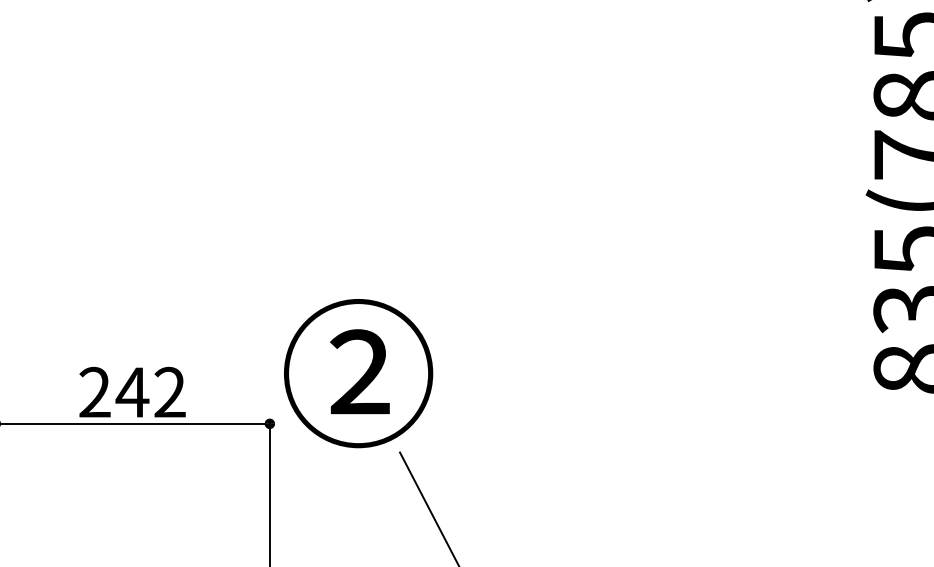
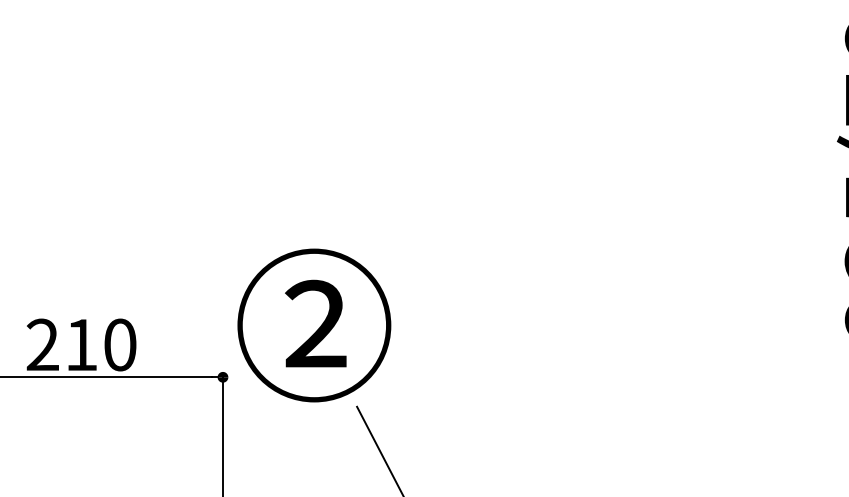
text: (150, 392) -> (100, 345), 242 -> 210

